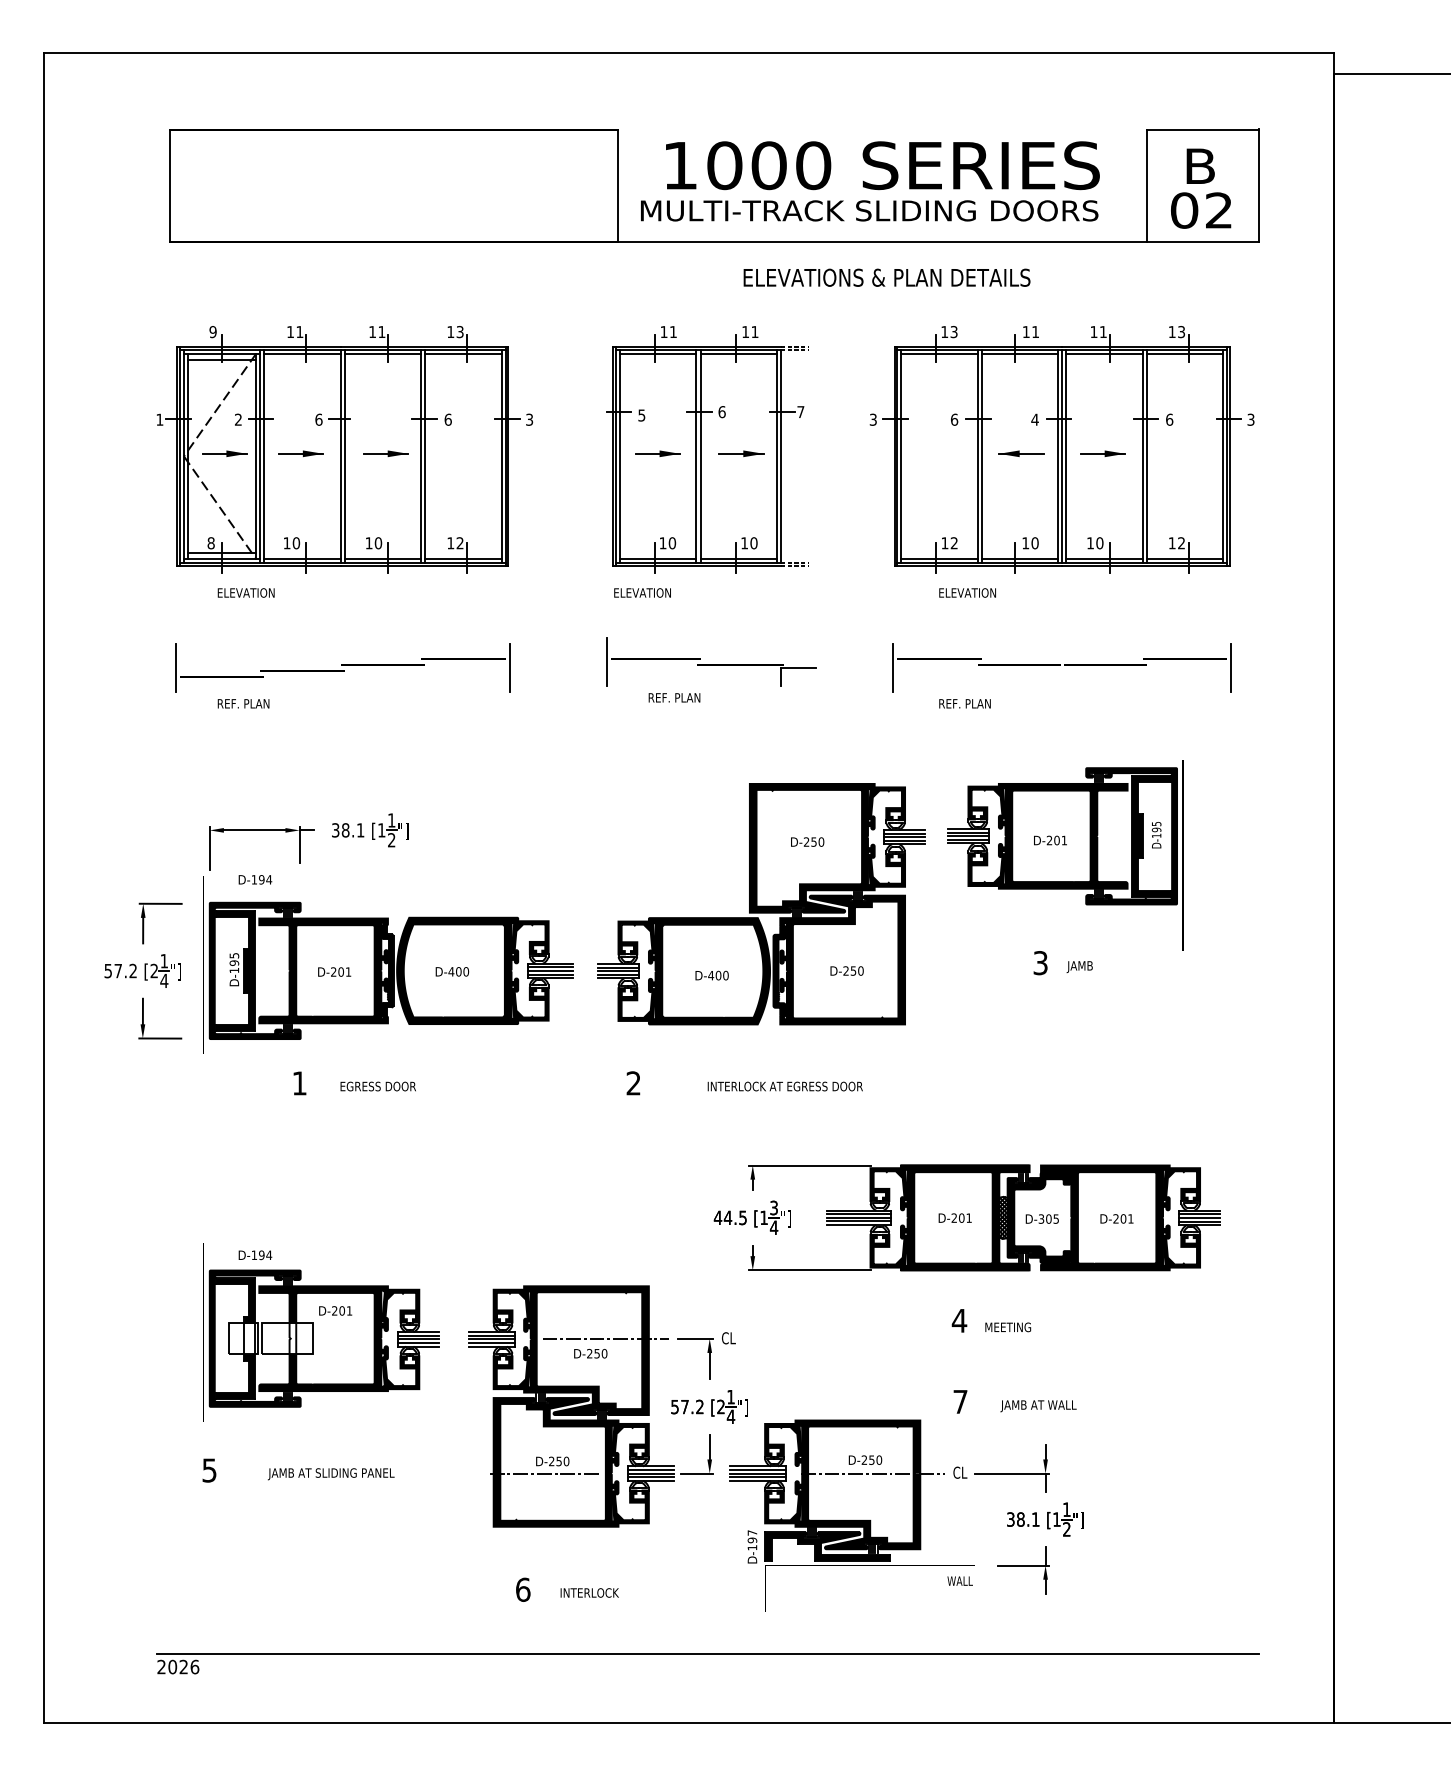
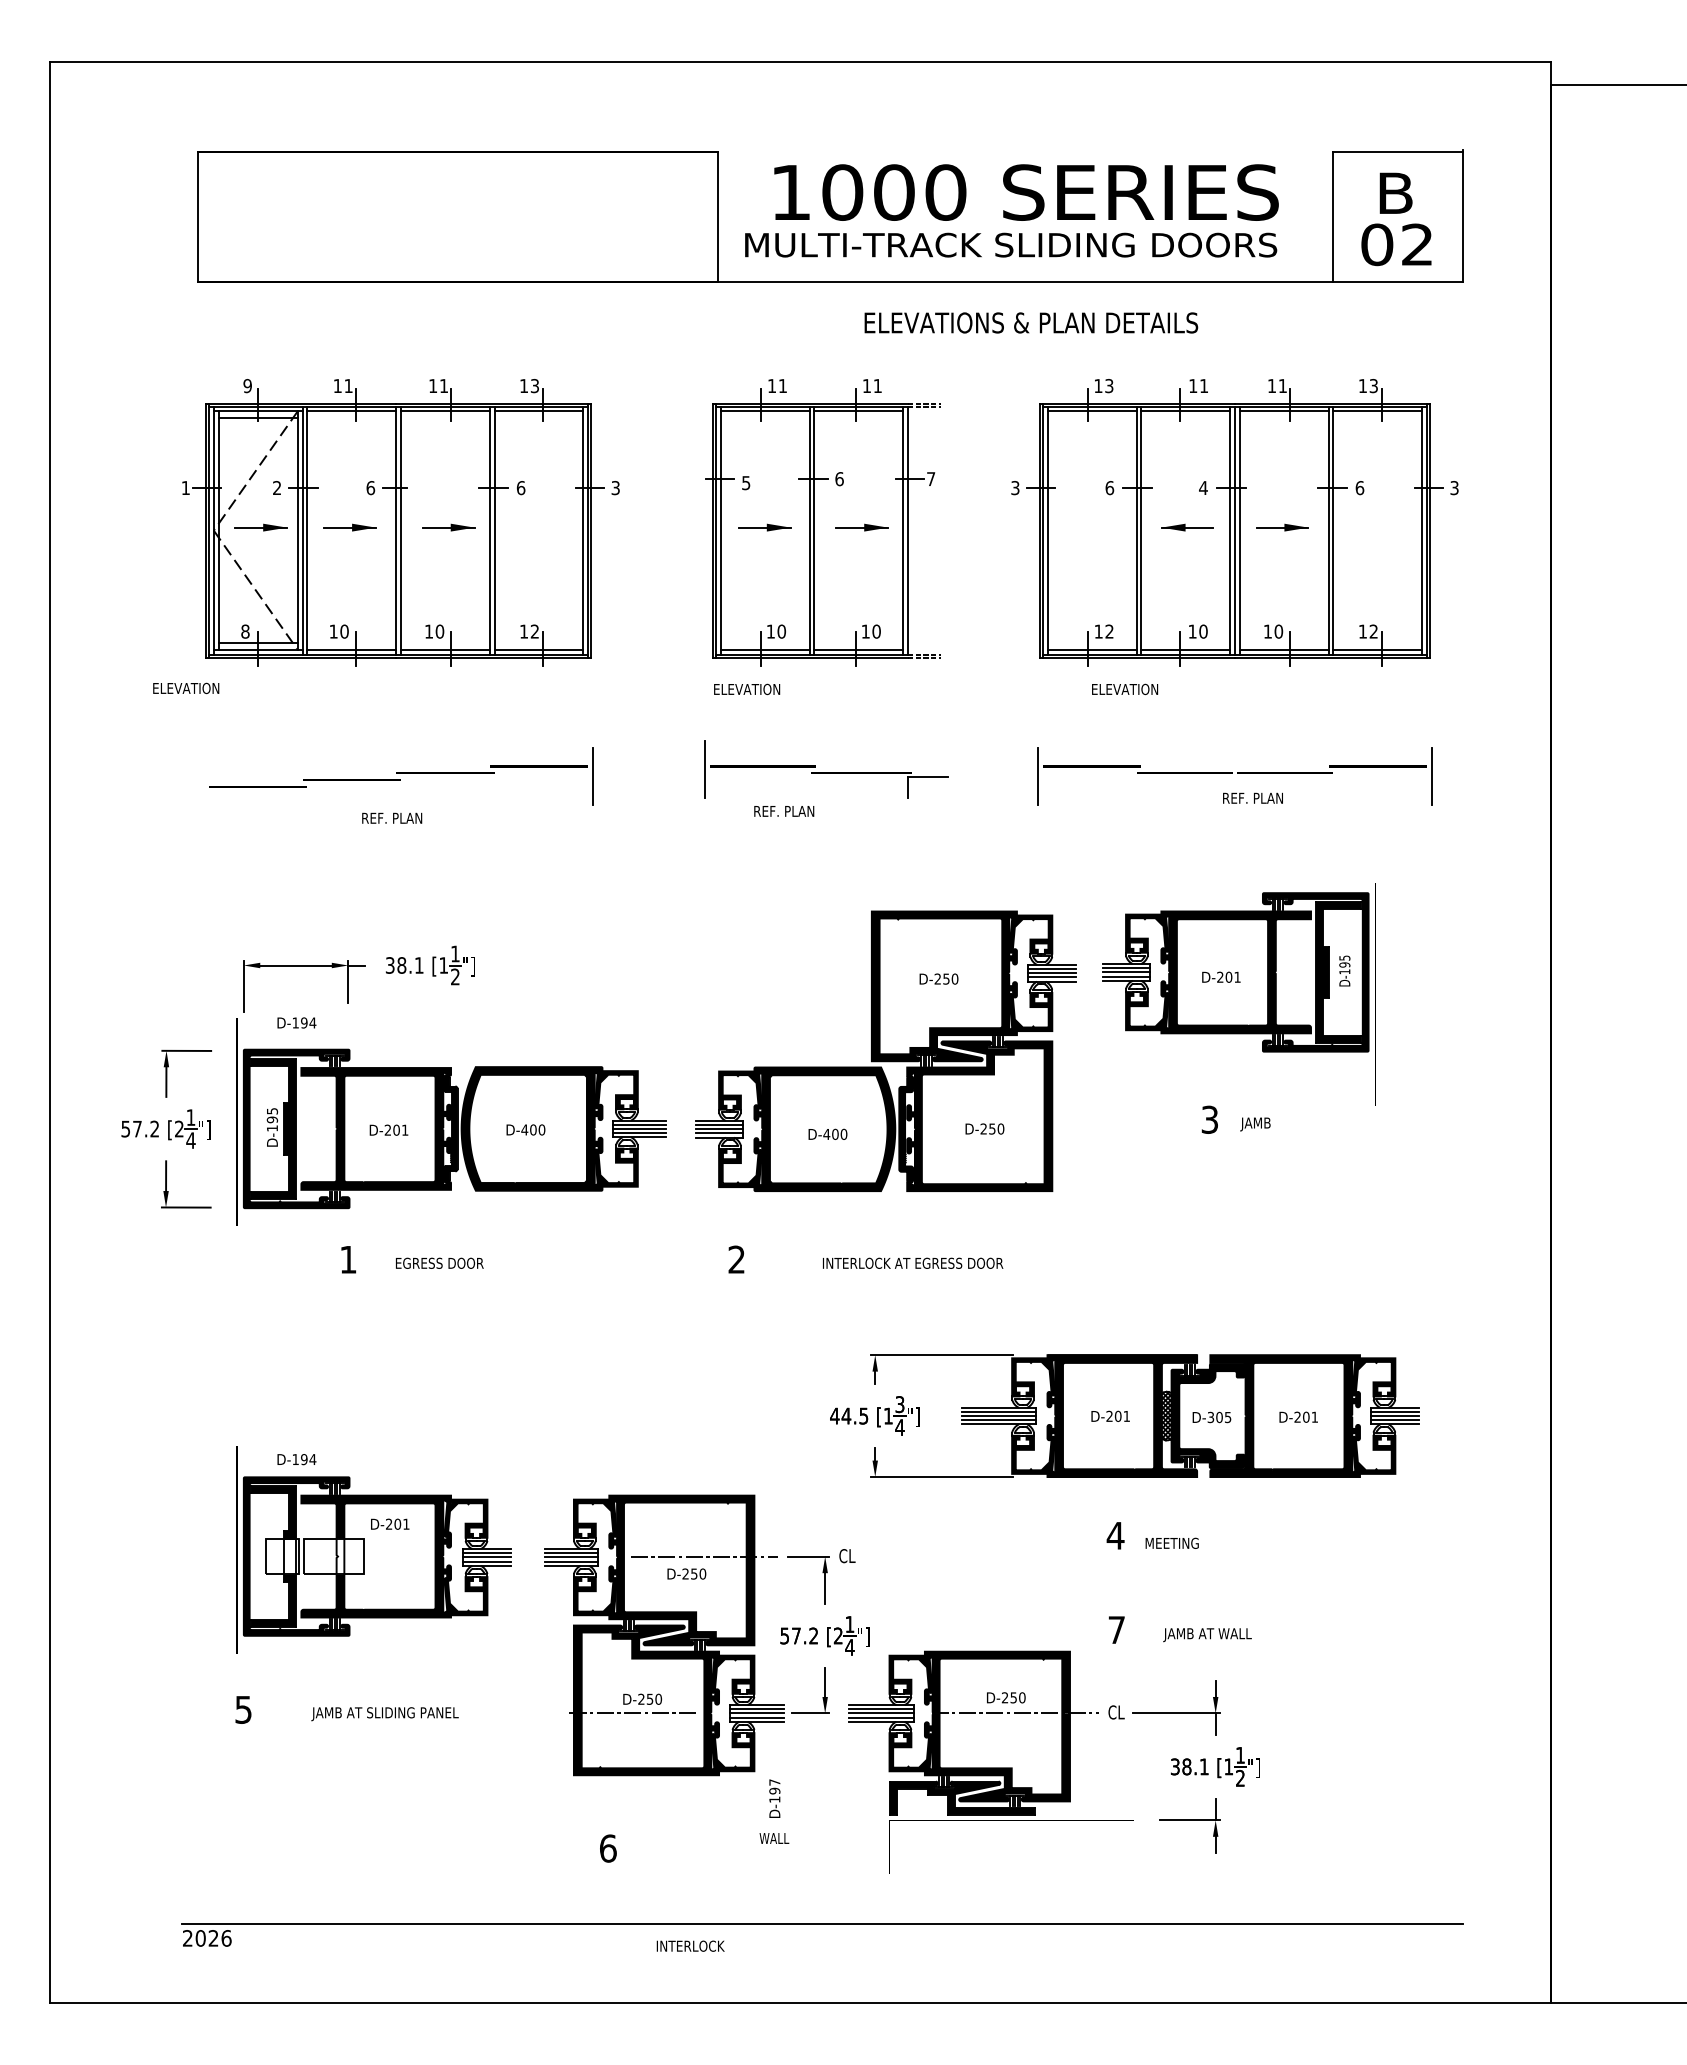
text: (246, 593) -> (186, 688), moved
line: (175, 667) -> (204, 776), removed
text: (243, 703) -> (392, 817), moved
text: (964, 703) -> (1252, 797), moved
text: (752, 1546) -> (774, 1798), moved
text: (960, 1581) -> (774, 1838), moved
text: (589, 1592) -> (690, 1945), moved

